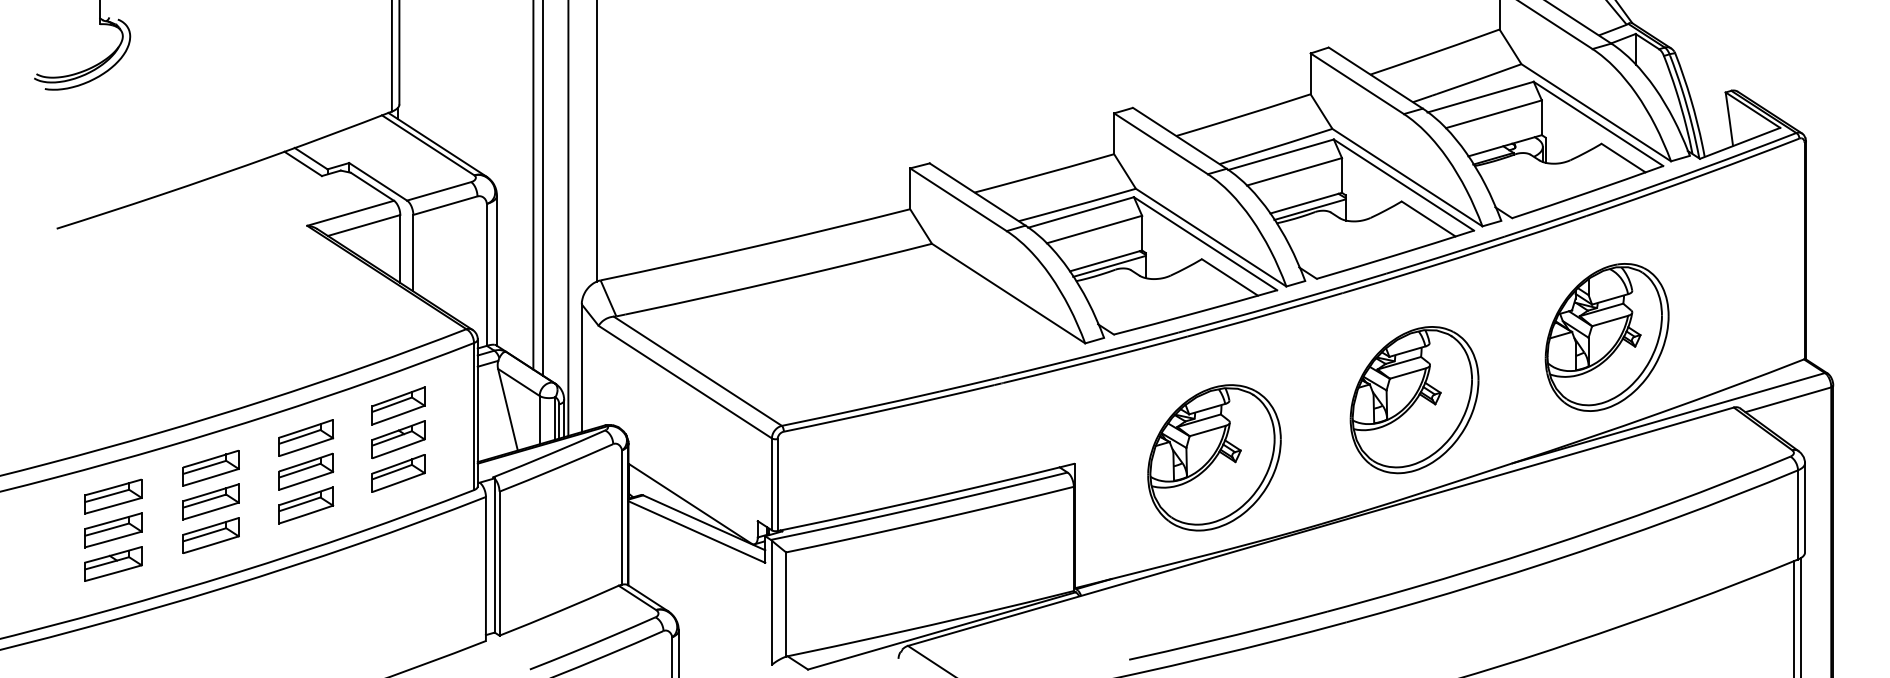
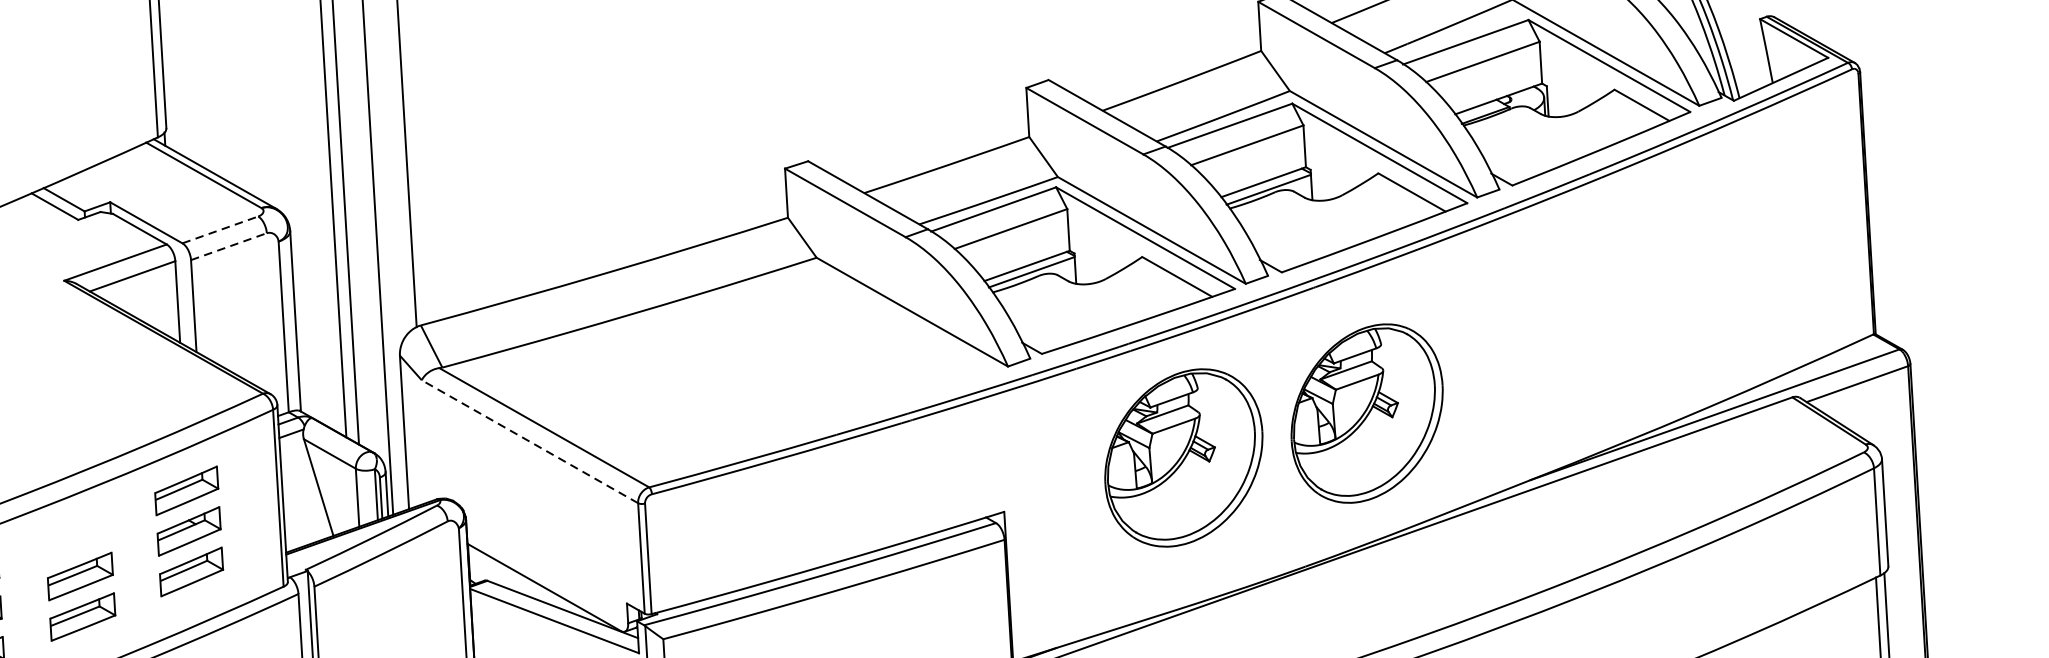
line: (439, 191) -> (220, 230), solid -> dashed
line: (445, 205) -> (229, 246), solid -> dashed
part: (1606, 337) -> (1634, 322), removed
line: (684, 381) -> (528, 441), solid -> dashed
part: (1414, 400) -> (1367, 414), moved
part: (306, 437) -> (78, 535), removed
part: (1214, 457) -> (1183, 457), moved

